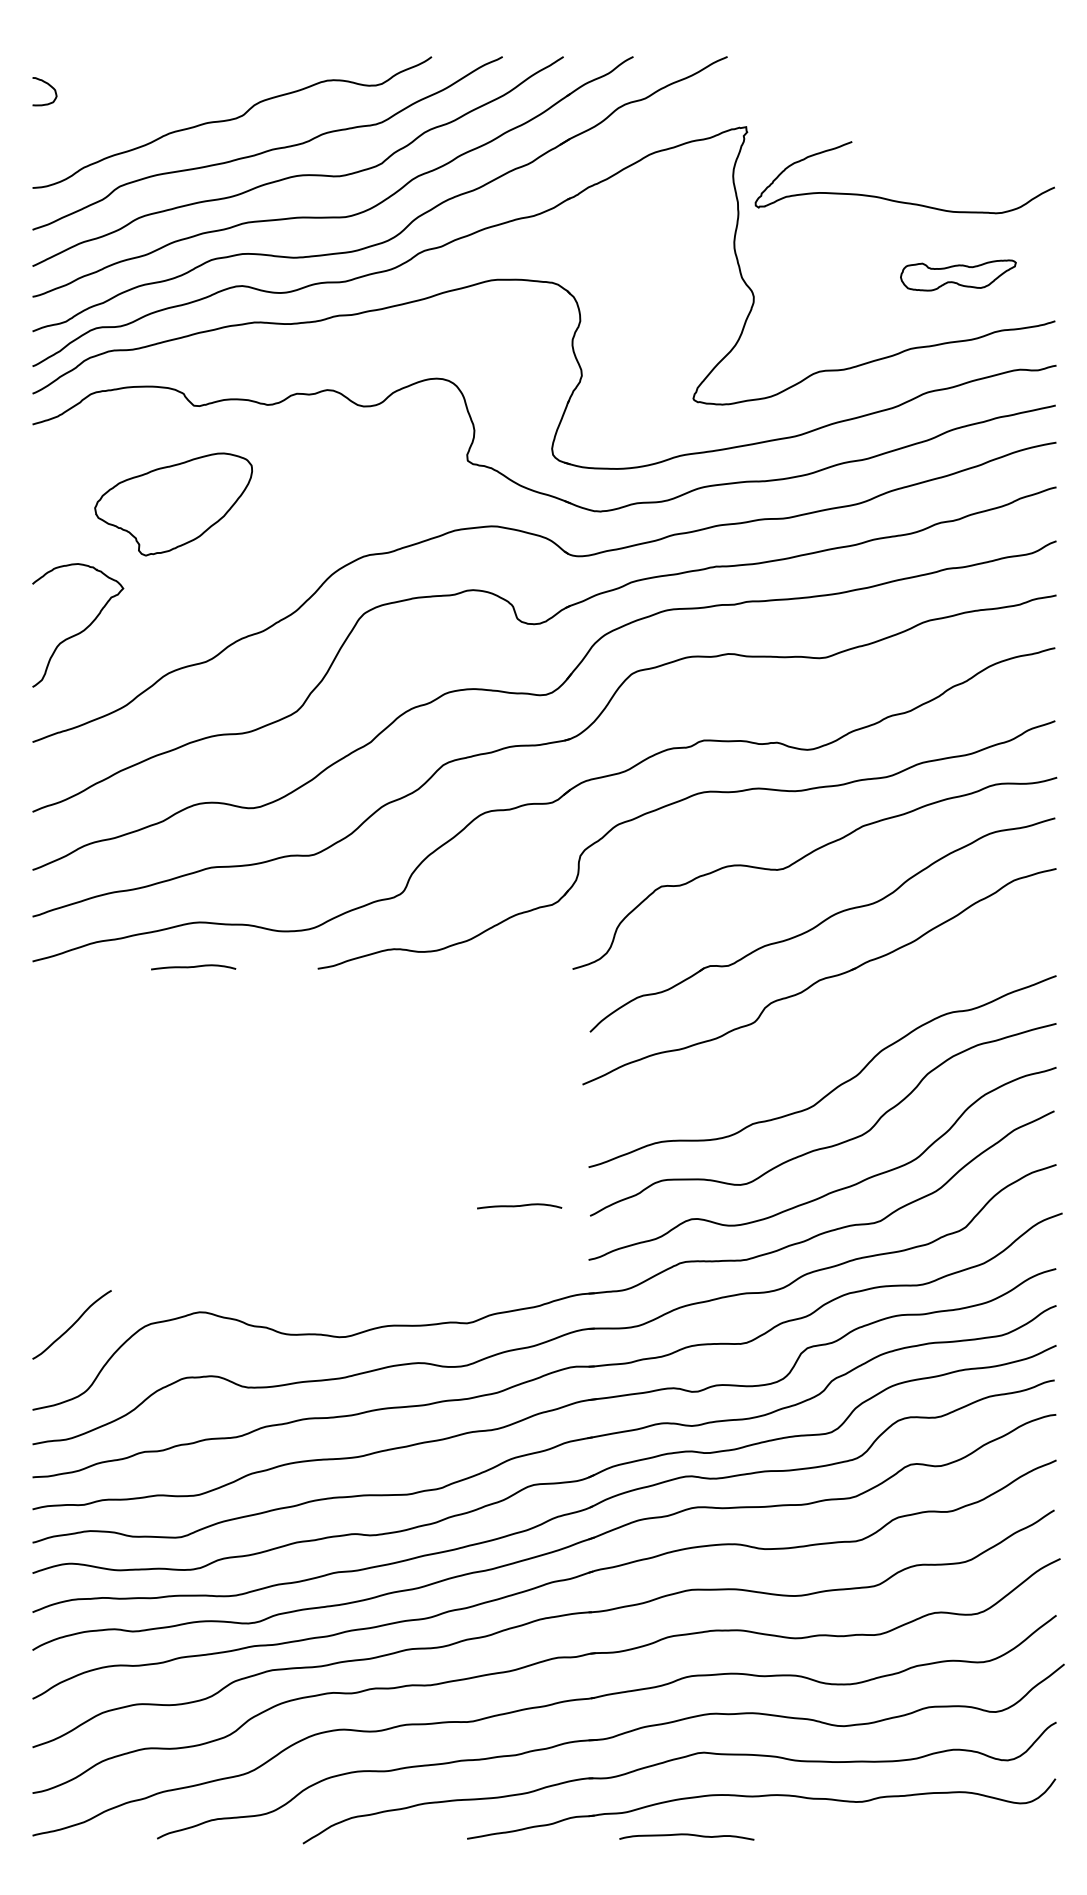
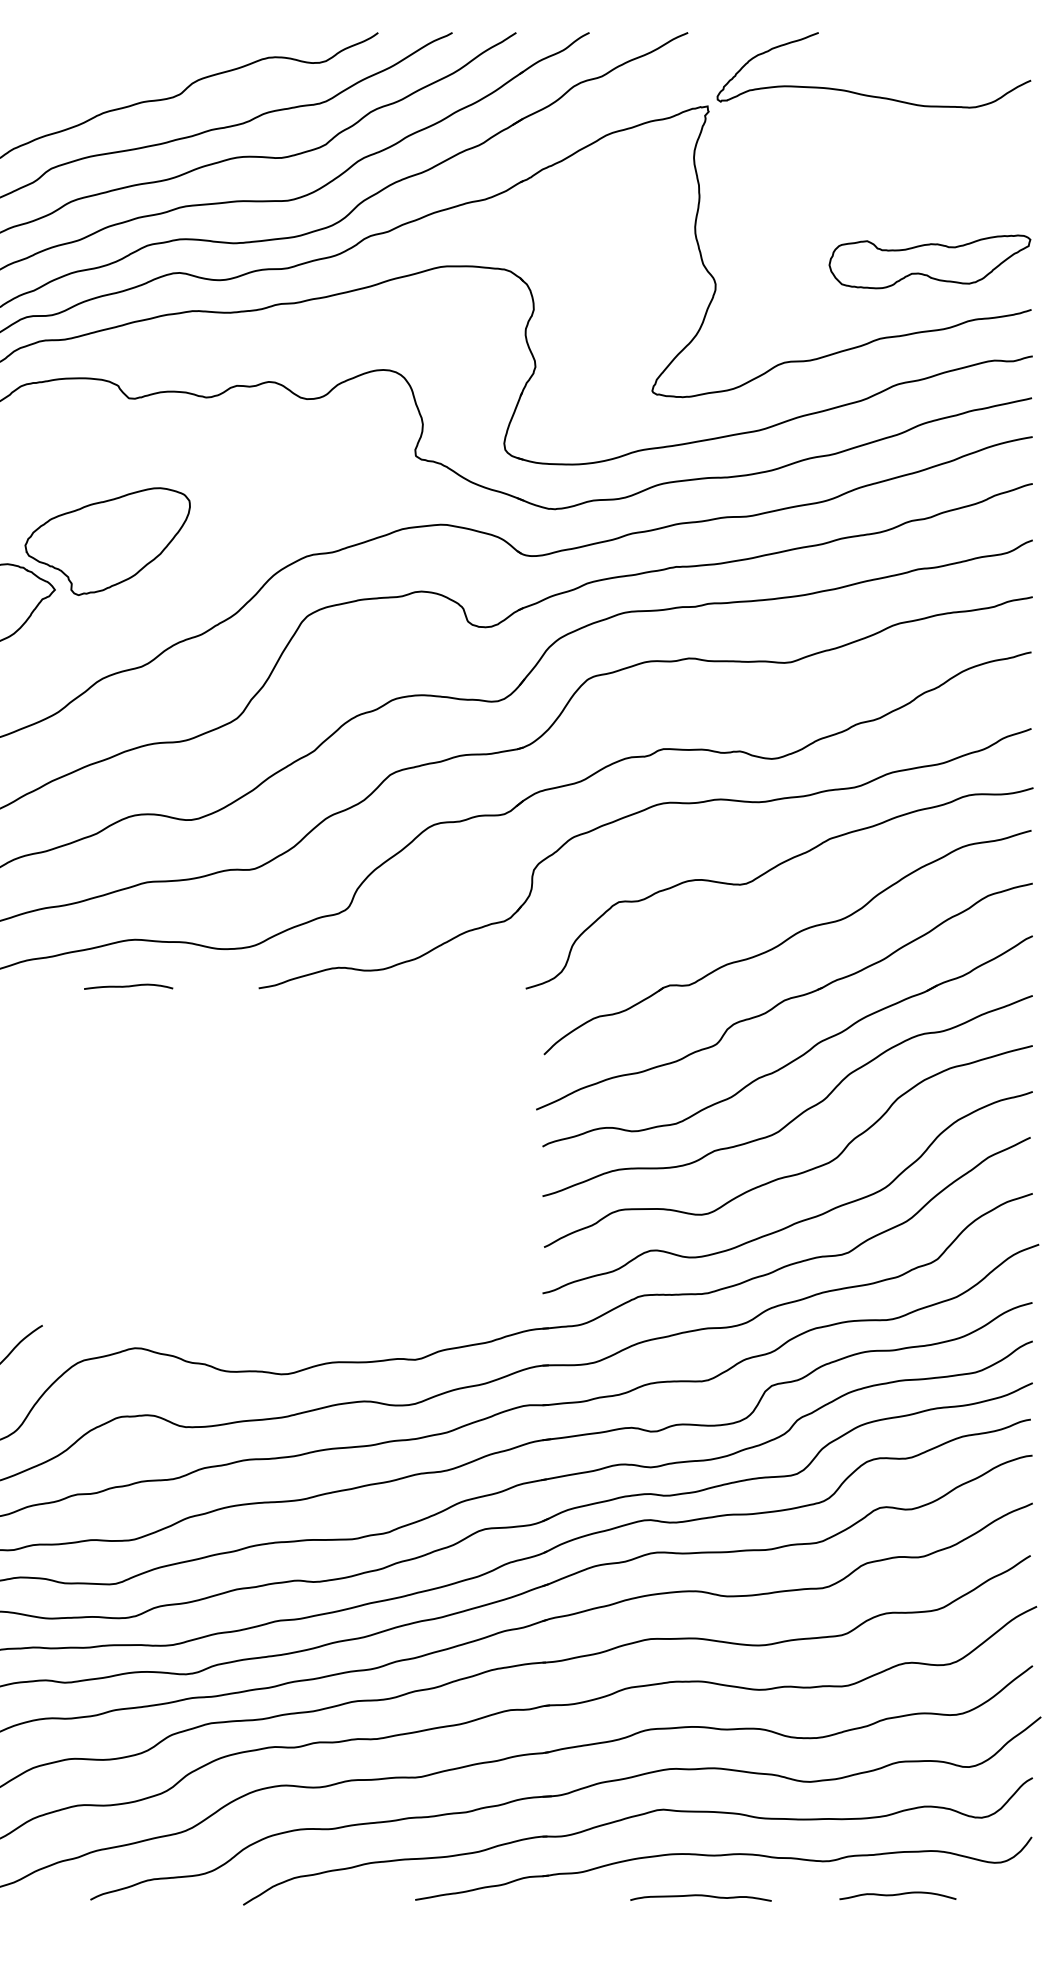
curve: (903, 201) -> (872, 95), moved
part: (958, 275) -> (930, 261), size x1.67
part: (173, 504) -> (107, 541), moved
part: (833, 1033) -> (799, 1056), added
curve: (519, 1206) -> (470, 1237), removed
curve: (927, 1834) -> (897, 1895), added
curve: (686, 1835) -> (700, 1896), moved

